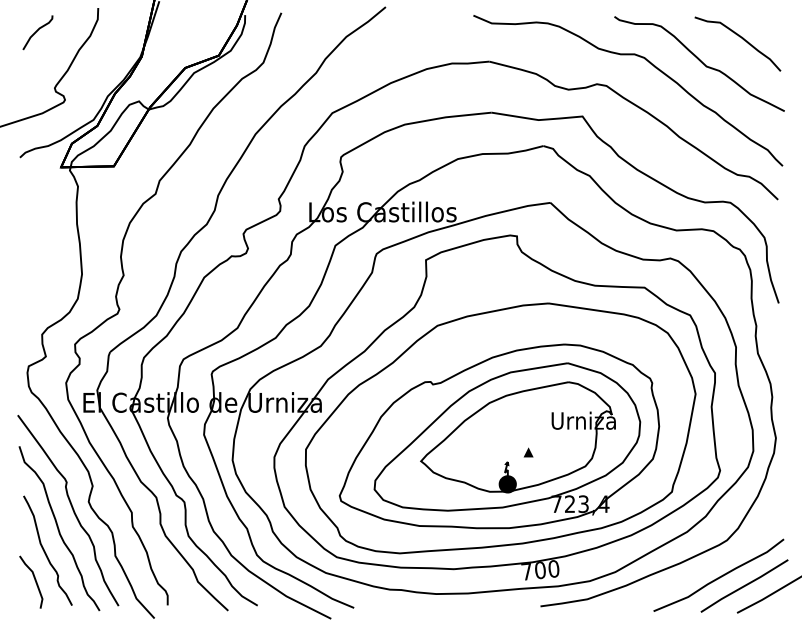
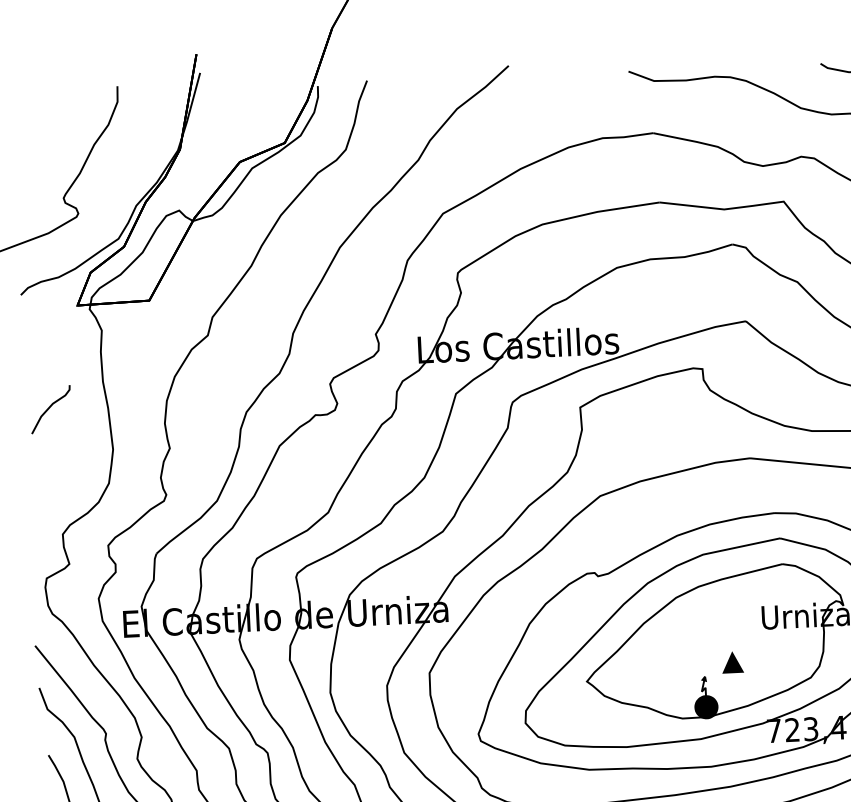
curve: (37, 31) -> (50, 408), moved
part: (528, 452) -> (732, 662), size x1.6

